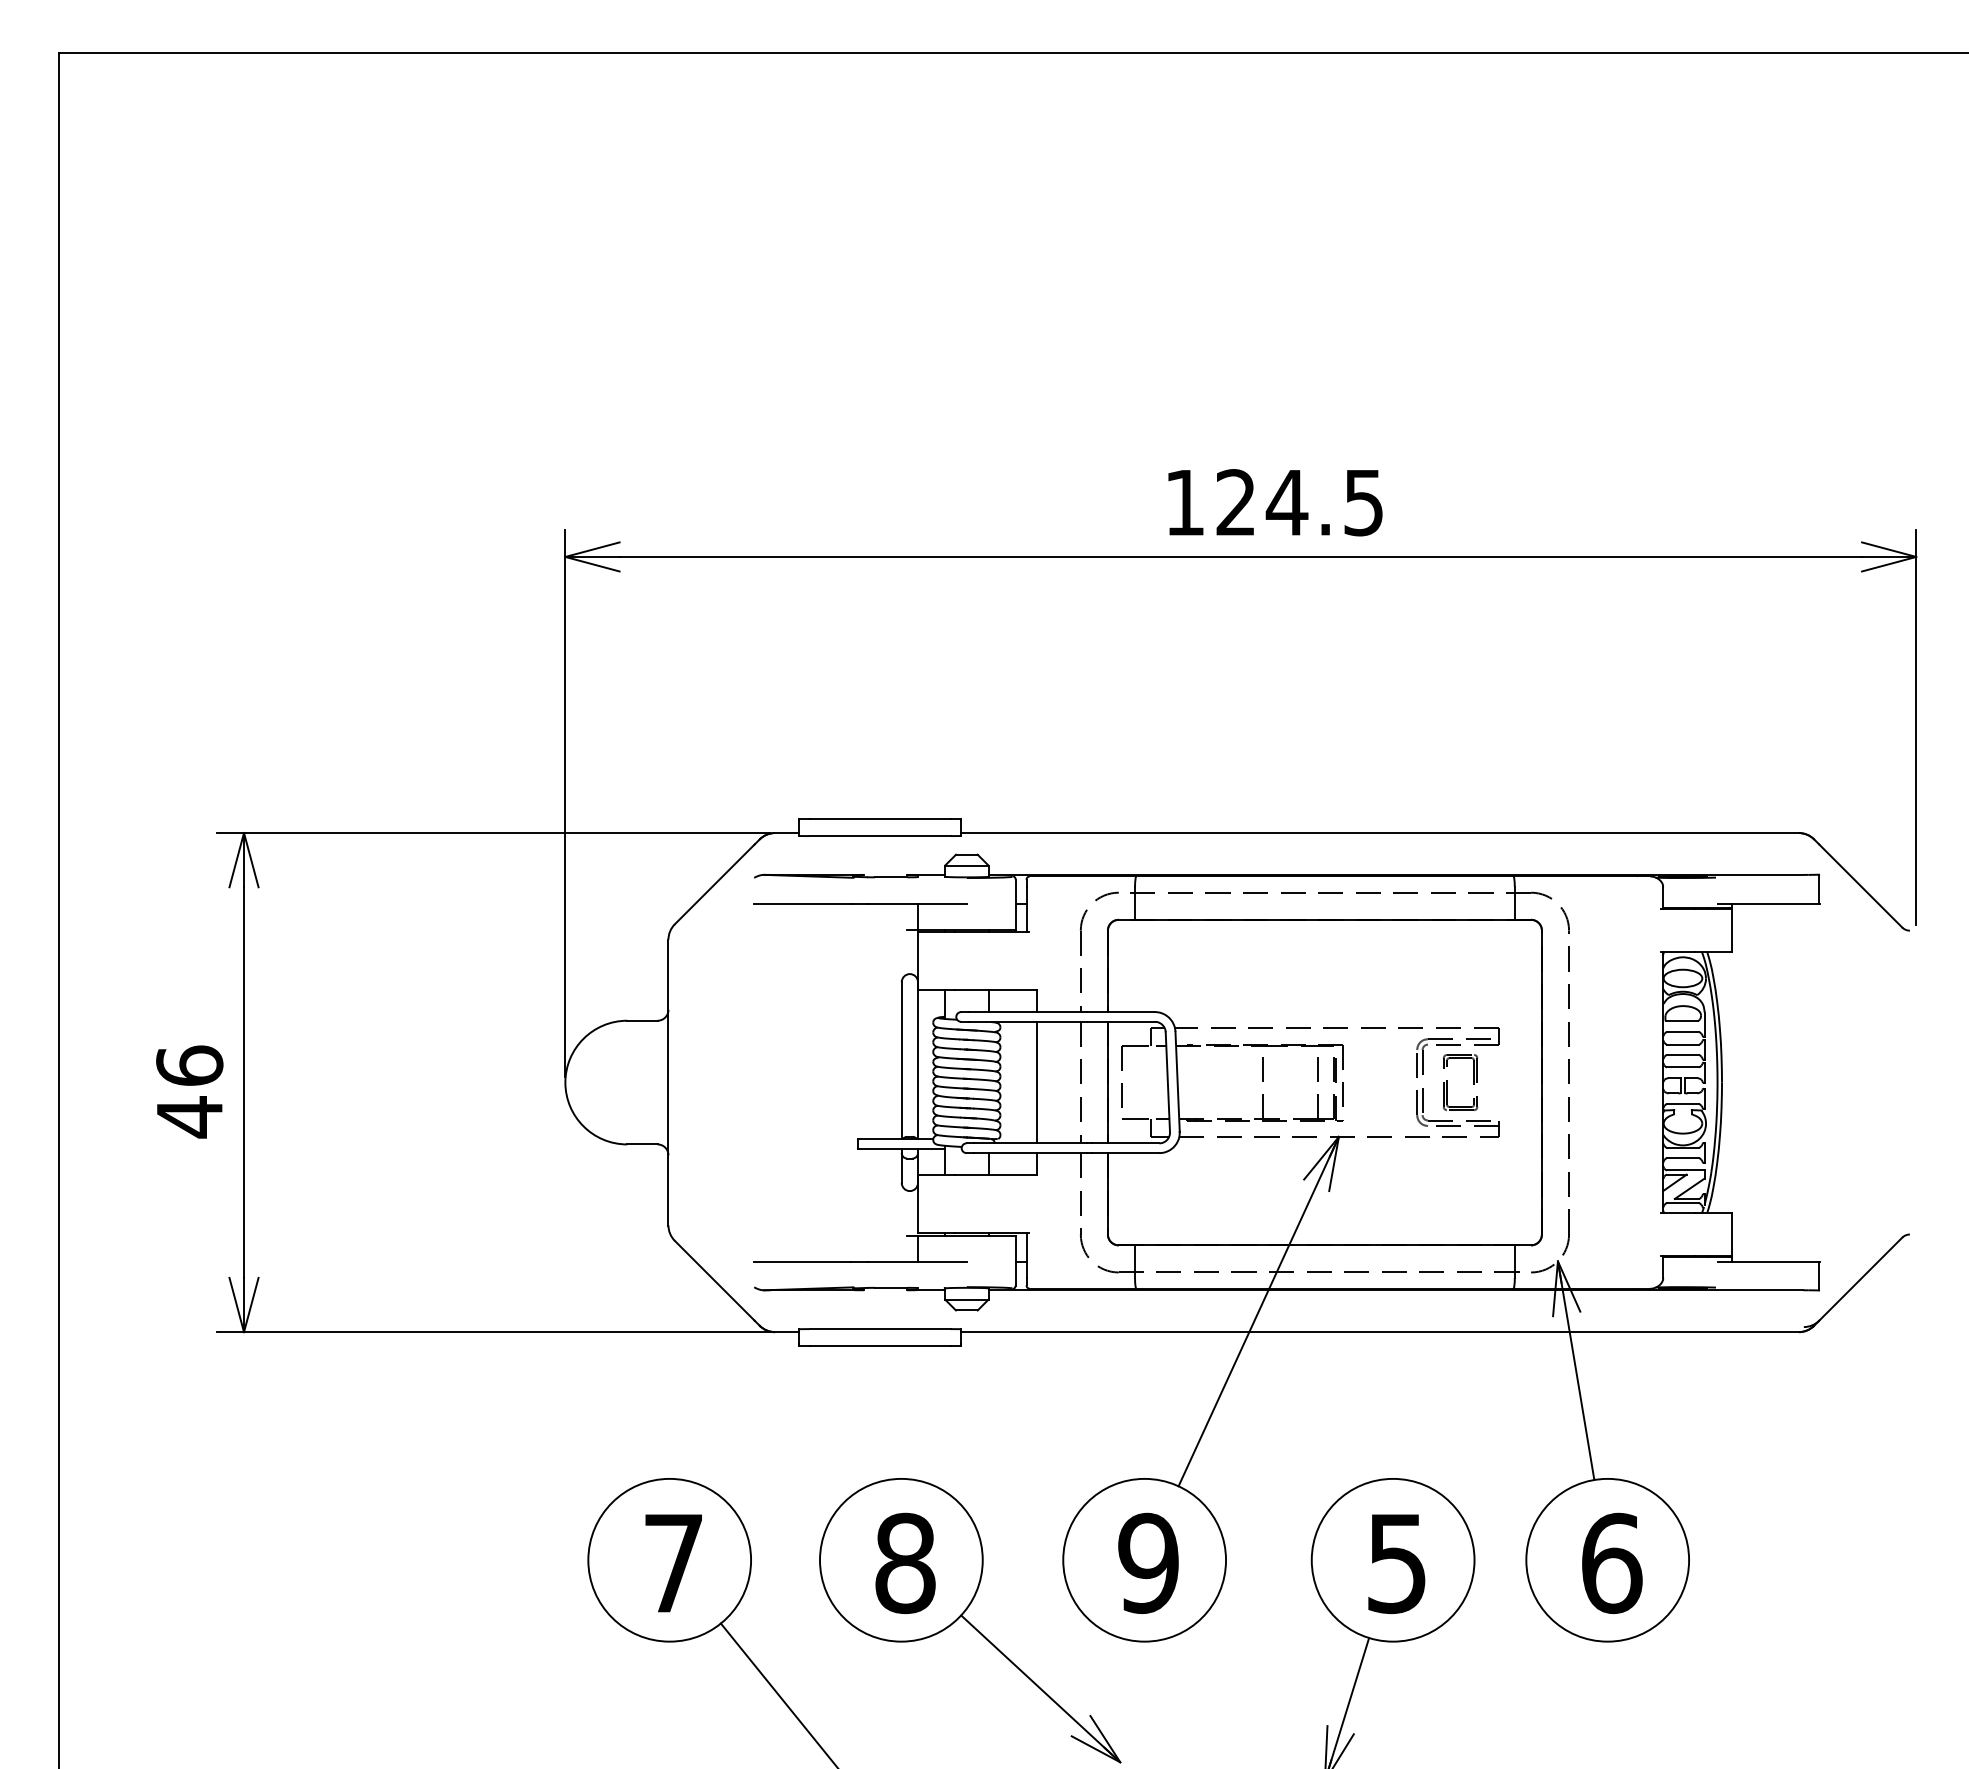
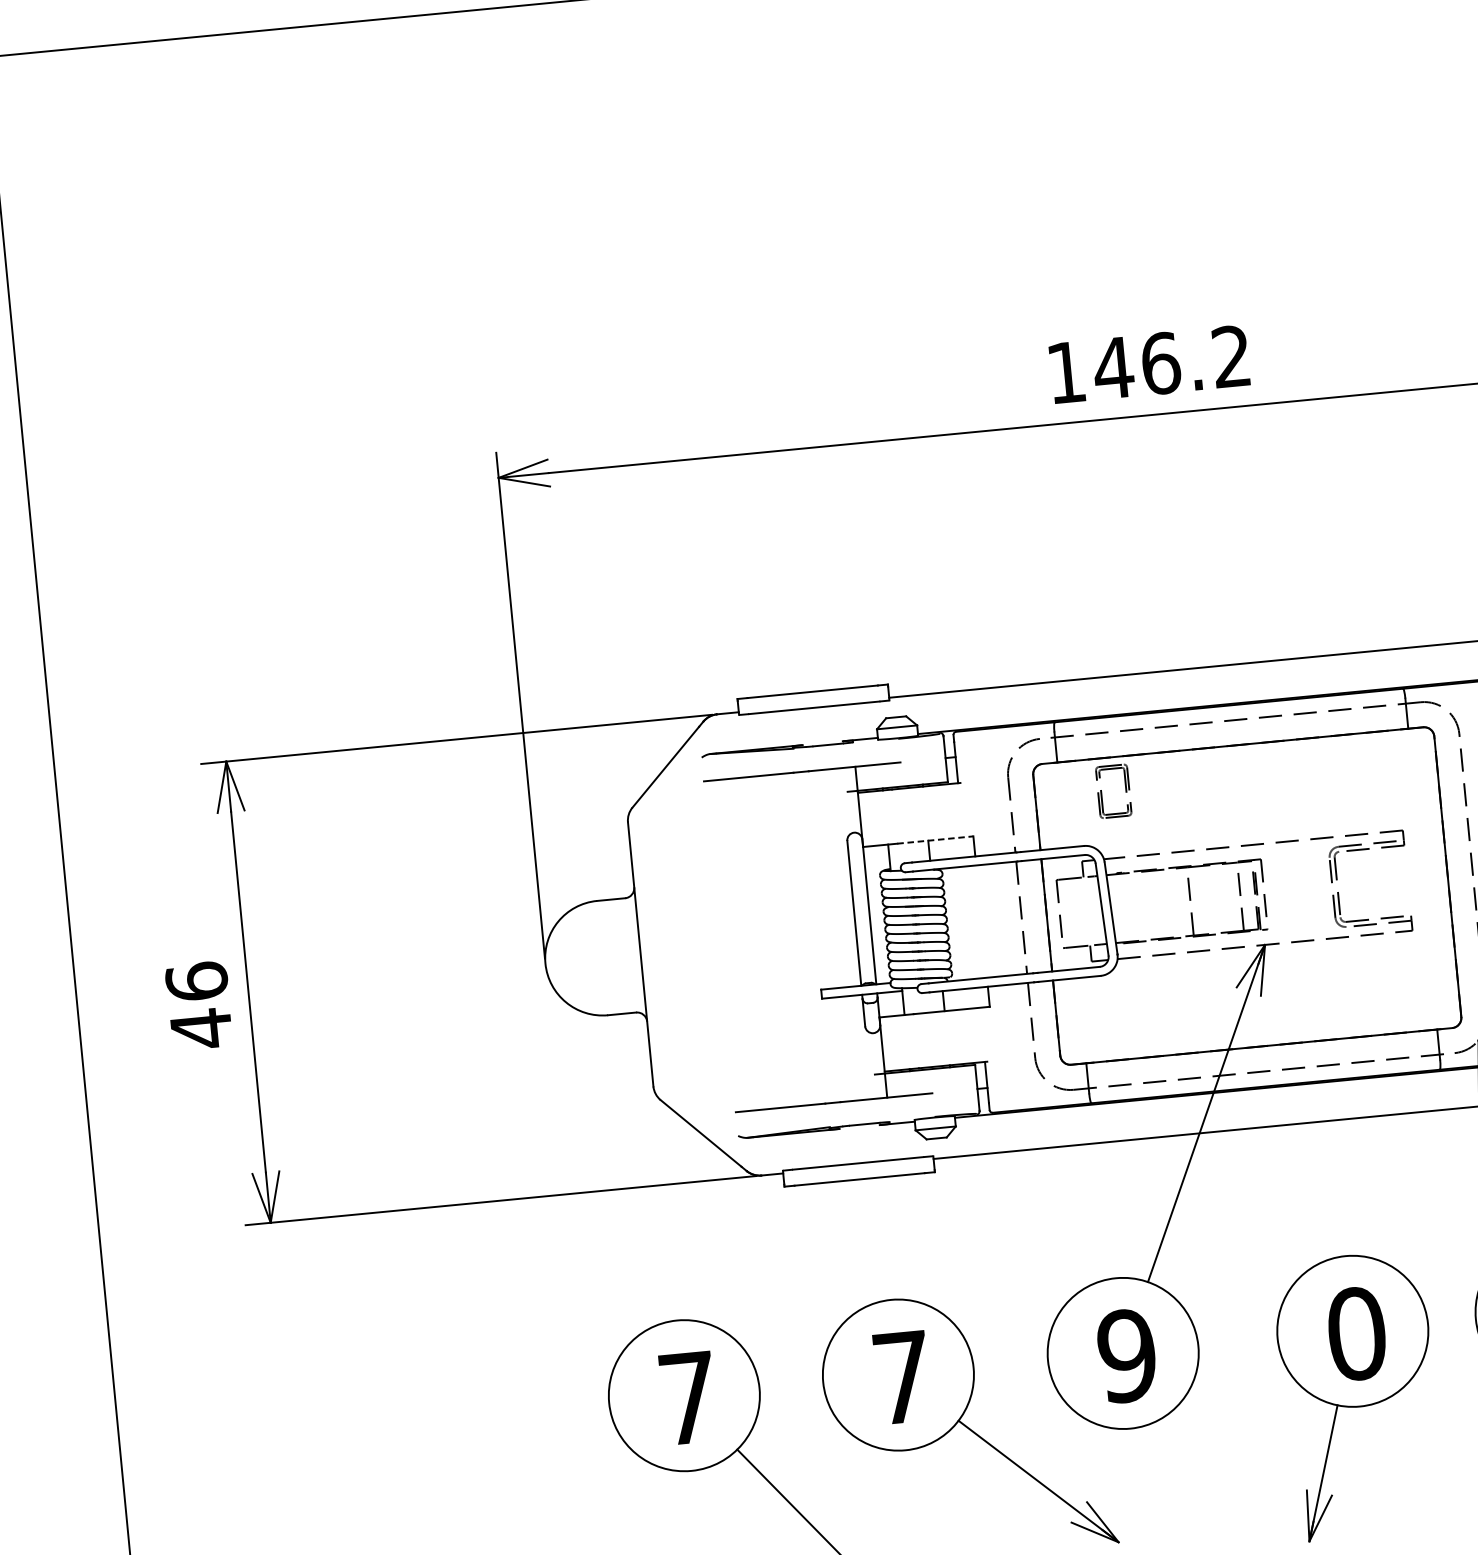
text: (1298, 502) -> (1171, 362), 124.5 -> 146.2
line: (996, 990) -> (935, 840), solid -> dashed
line: (1037, 1082) -> (981, 921), removed
part: (1447, 1082) -> (1101, 792), moved
text: (905, 1563) -> (902, 1377), 8 -> 7
text: (1397, 1563) -> (1357, 1333), 5 -> 0

